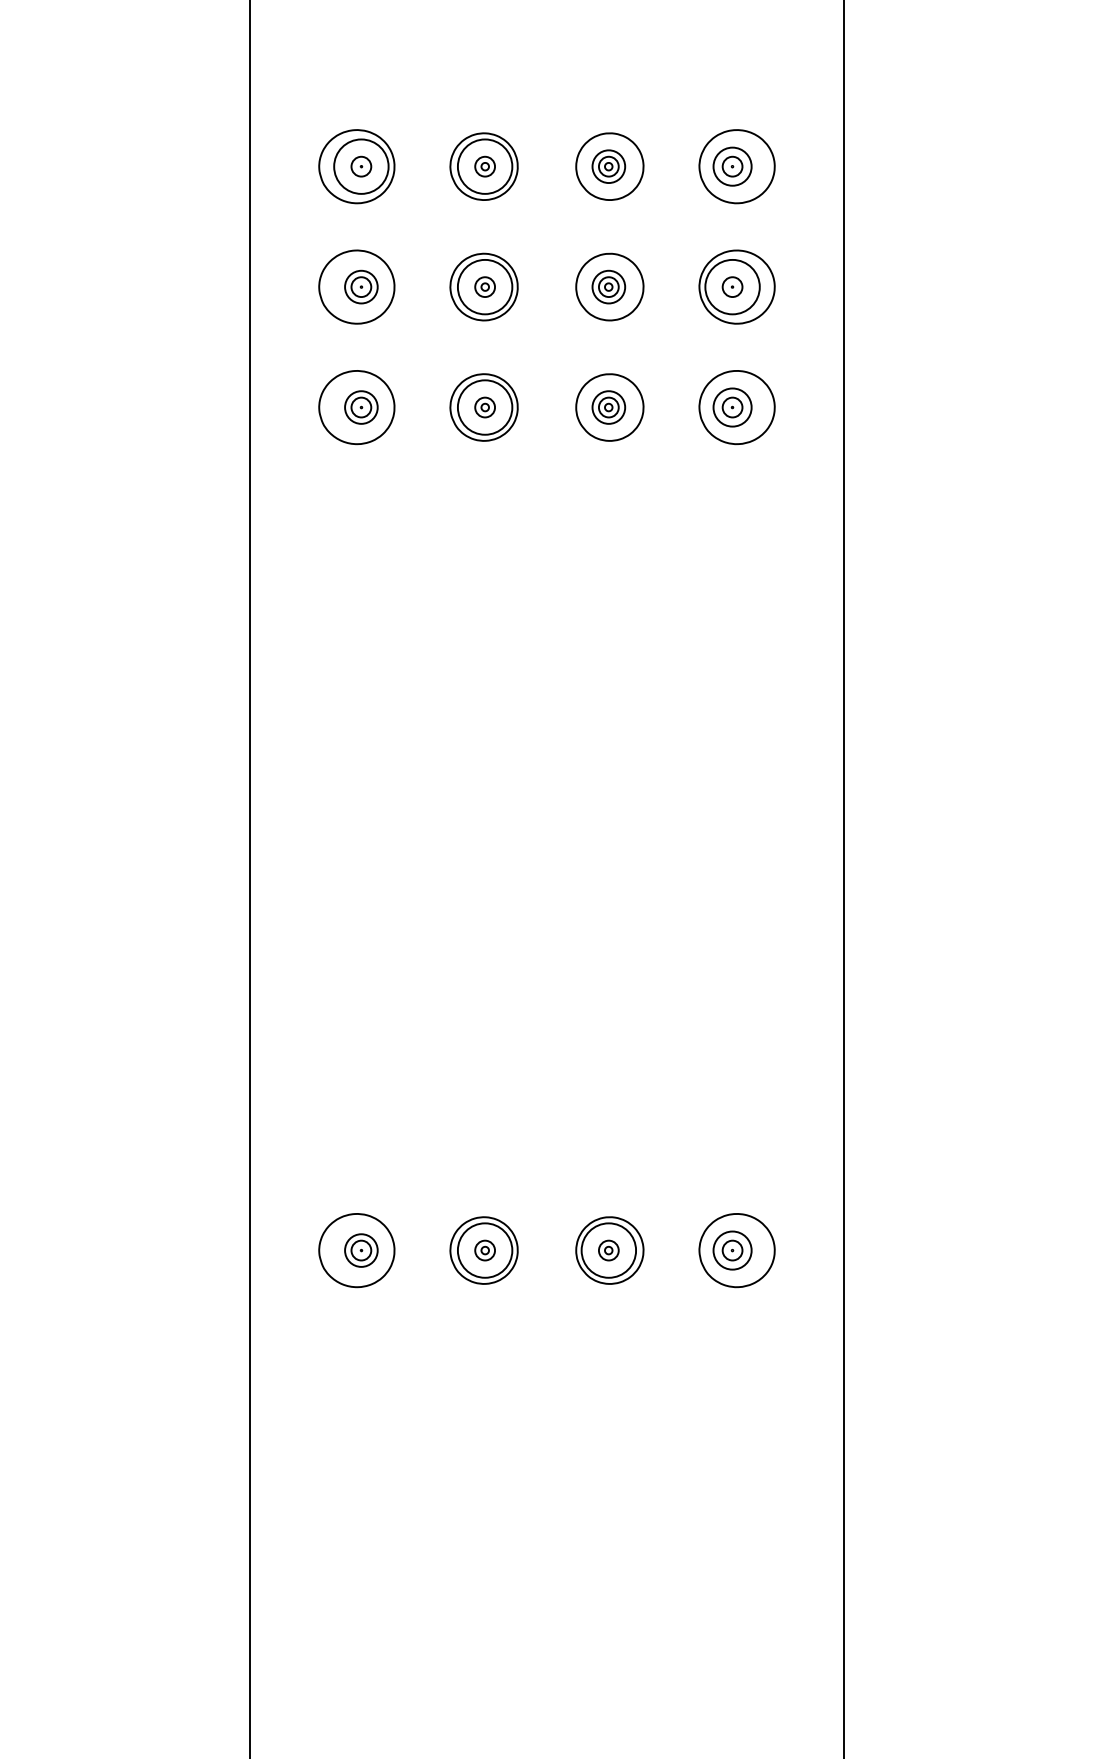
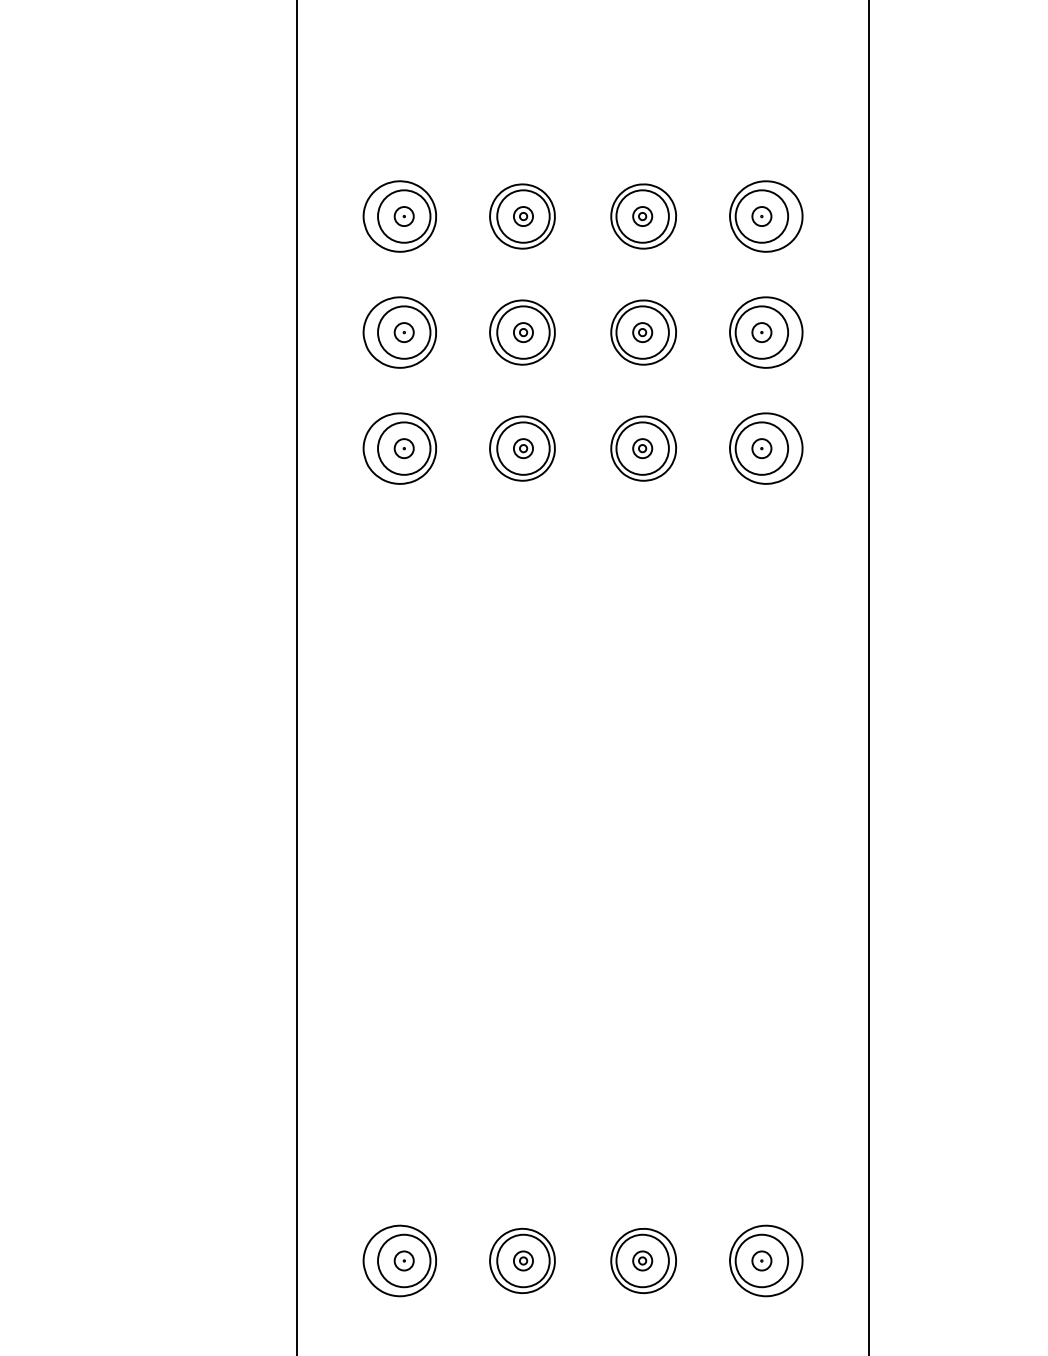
circle: (608, 166) -> (642, 216), size x1.67
circle: (732, 166) -> (761, 216), size x1.43
circle: (361, 286) -> (404, 332), size x1.67
circle: (608, 286) -> (642, 332), size x1.67
circle: (361, 407) -> (404, 448), size x1.67
circle: (608, 407) -> (642, 448), size x1.67
circle: (732, 407) -> (761, 448), size x1.43
circle: (361, 1250) -> (404, 1260), size x1.67
circle: (732, 1250) -> (761, 1260), size x1.43

